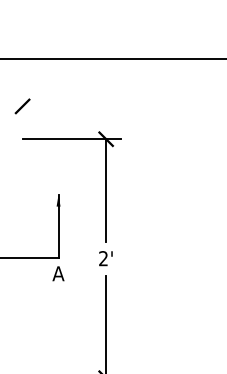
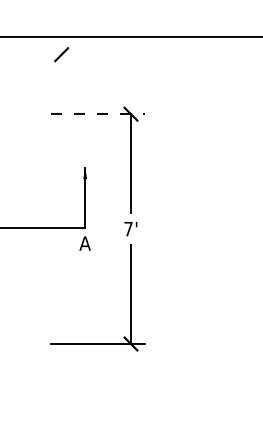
line: (22, 106) -> (61, 54), moved
line: (72, 139) -> (98, 114), solid -> dashed
text: (103, 258) -> (128, 228), 2' -> 7'

